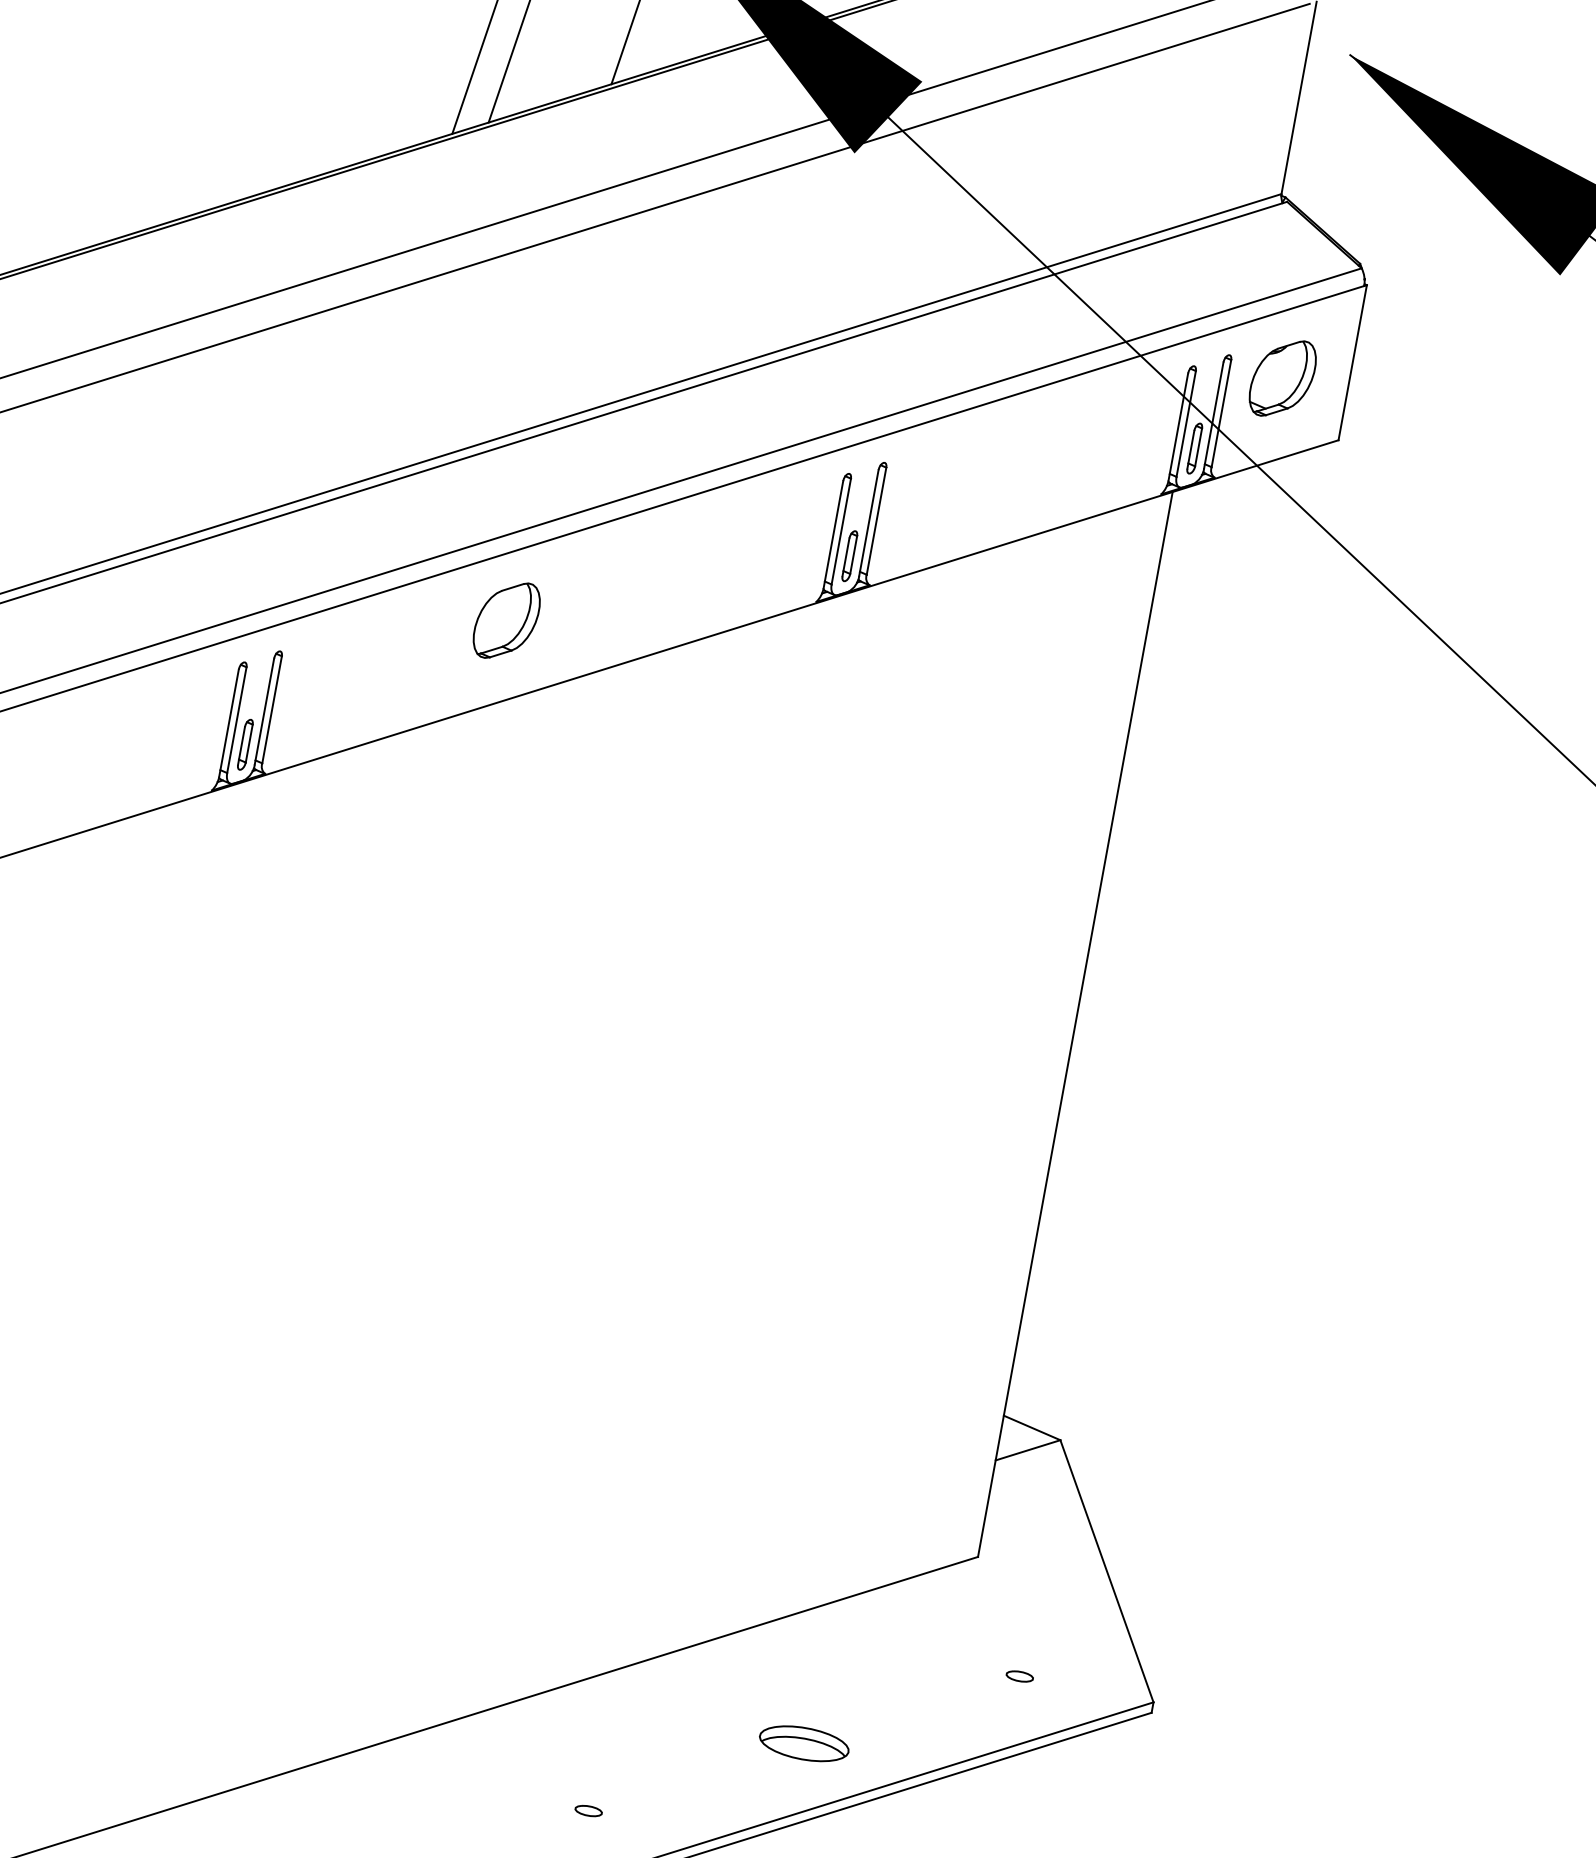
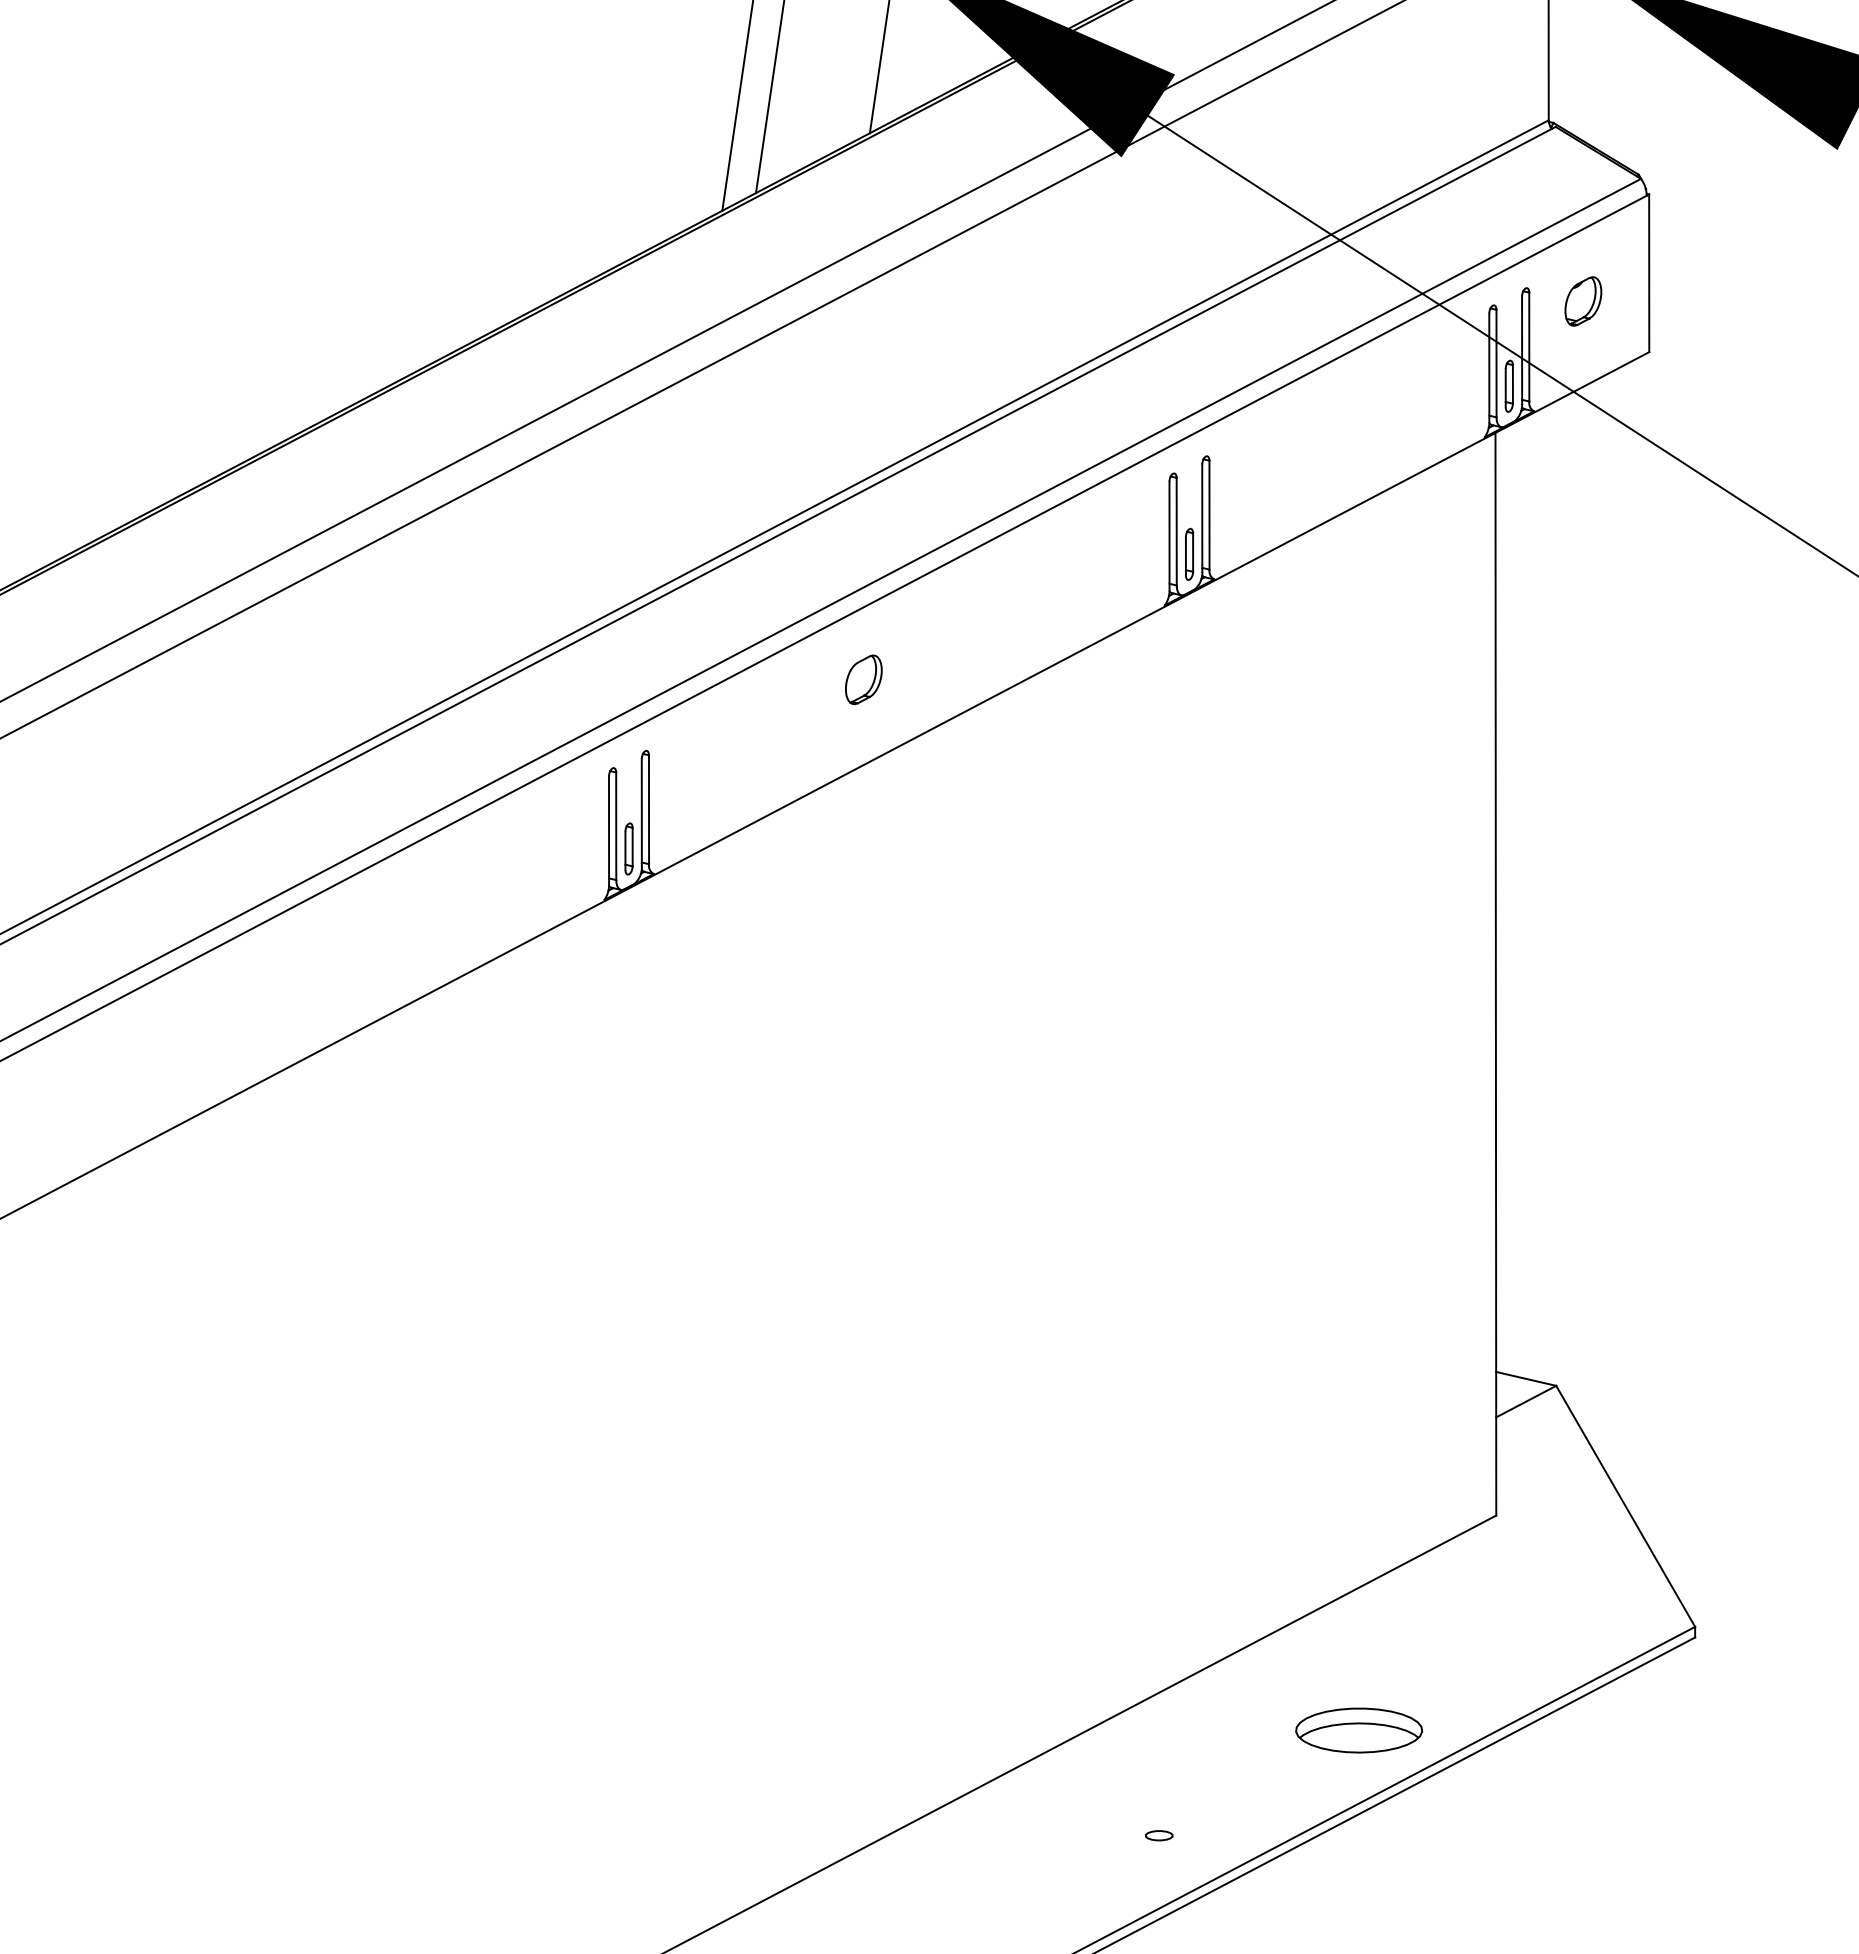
part: (1282, 378) -> (1583, 301), size x0.6
part: (506, 620) -> (863, 679), size x0.6
part: (1019, 1676) -> (1558, 1625), removed
part: (803, 1743) -> (1358, 1730), size x1.4

